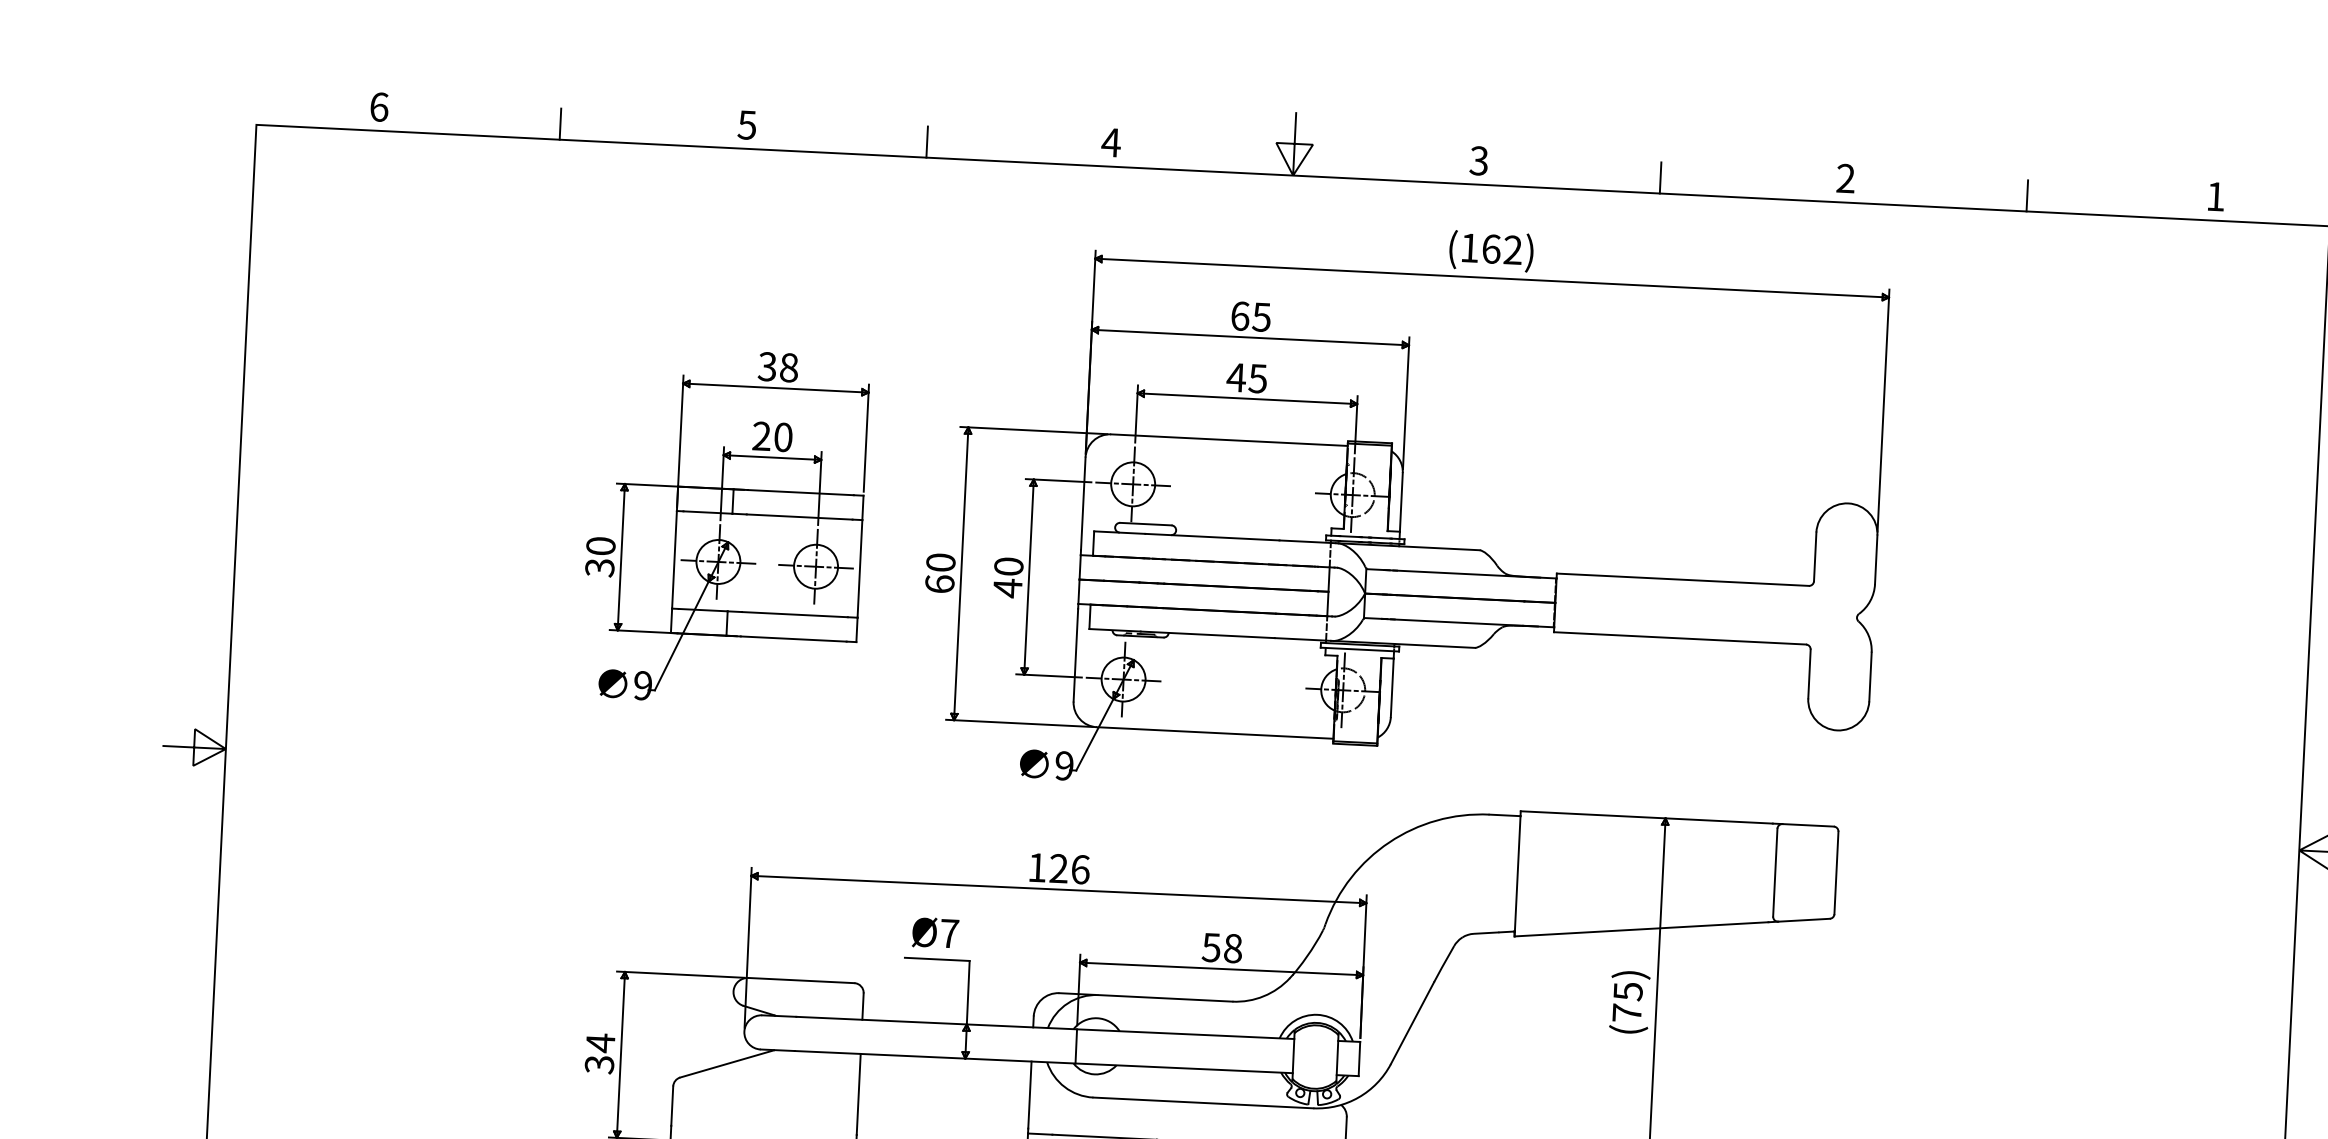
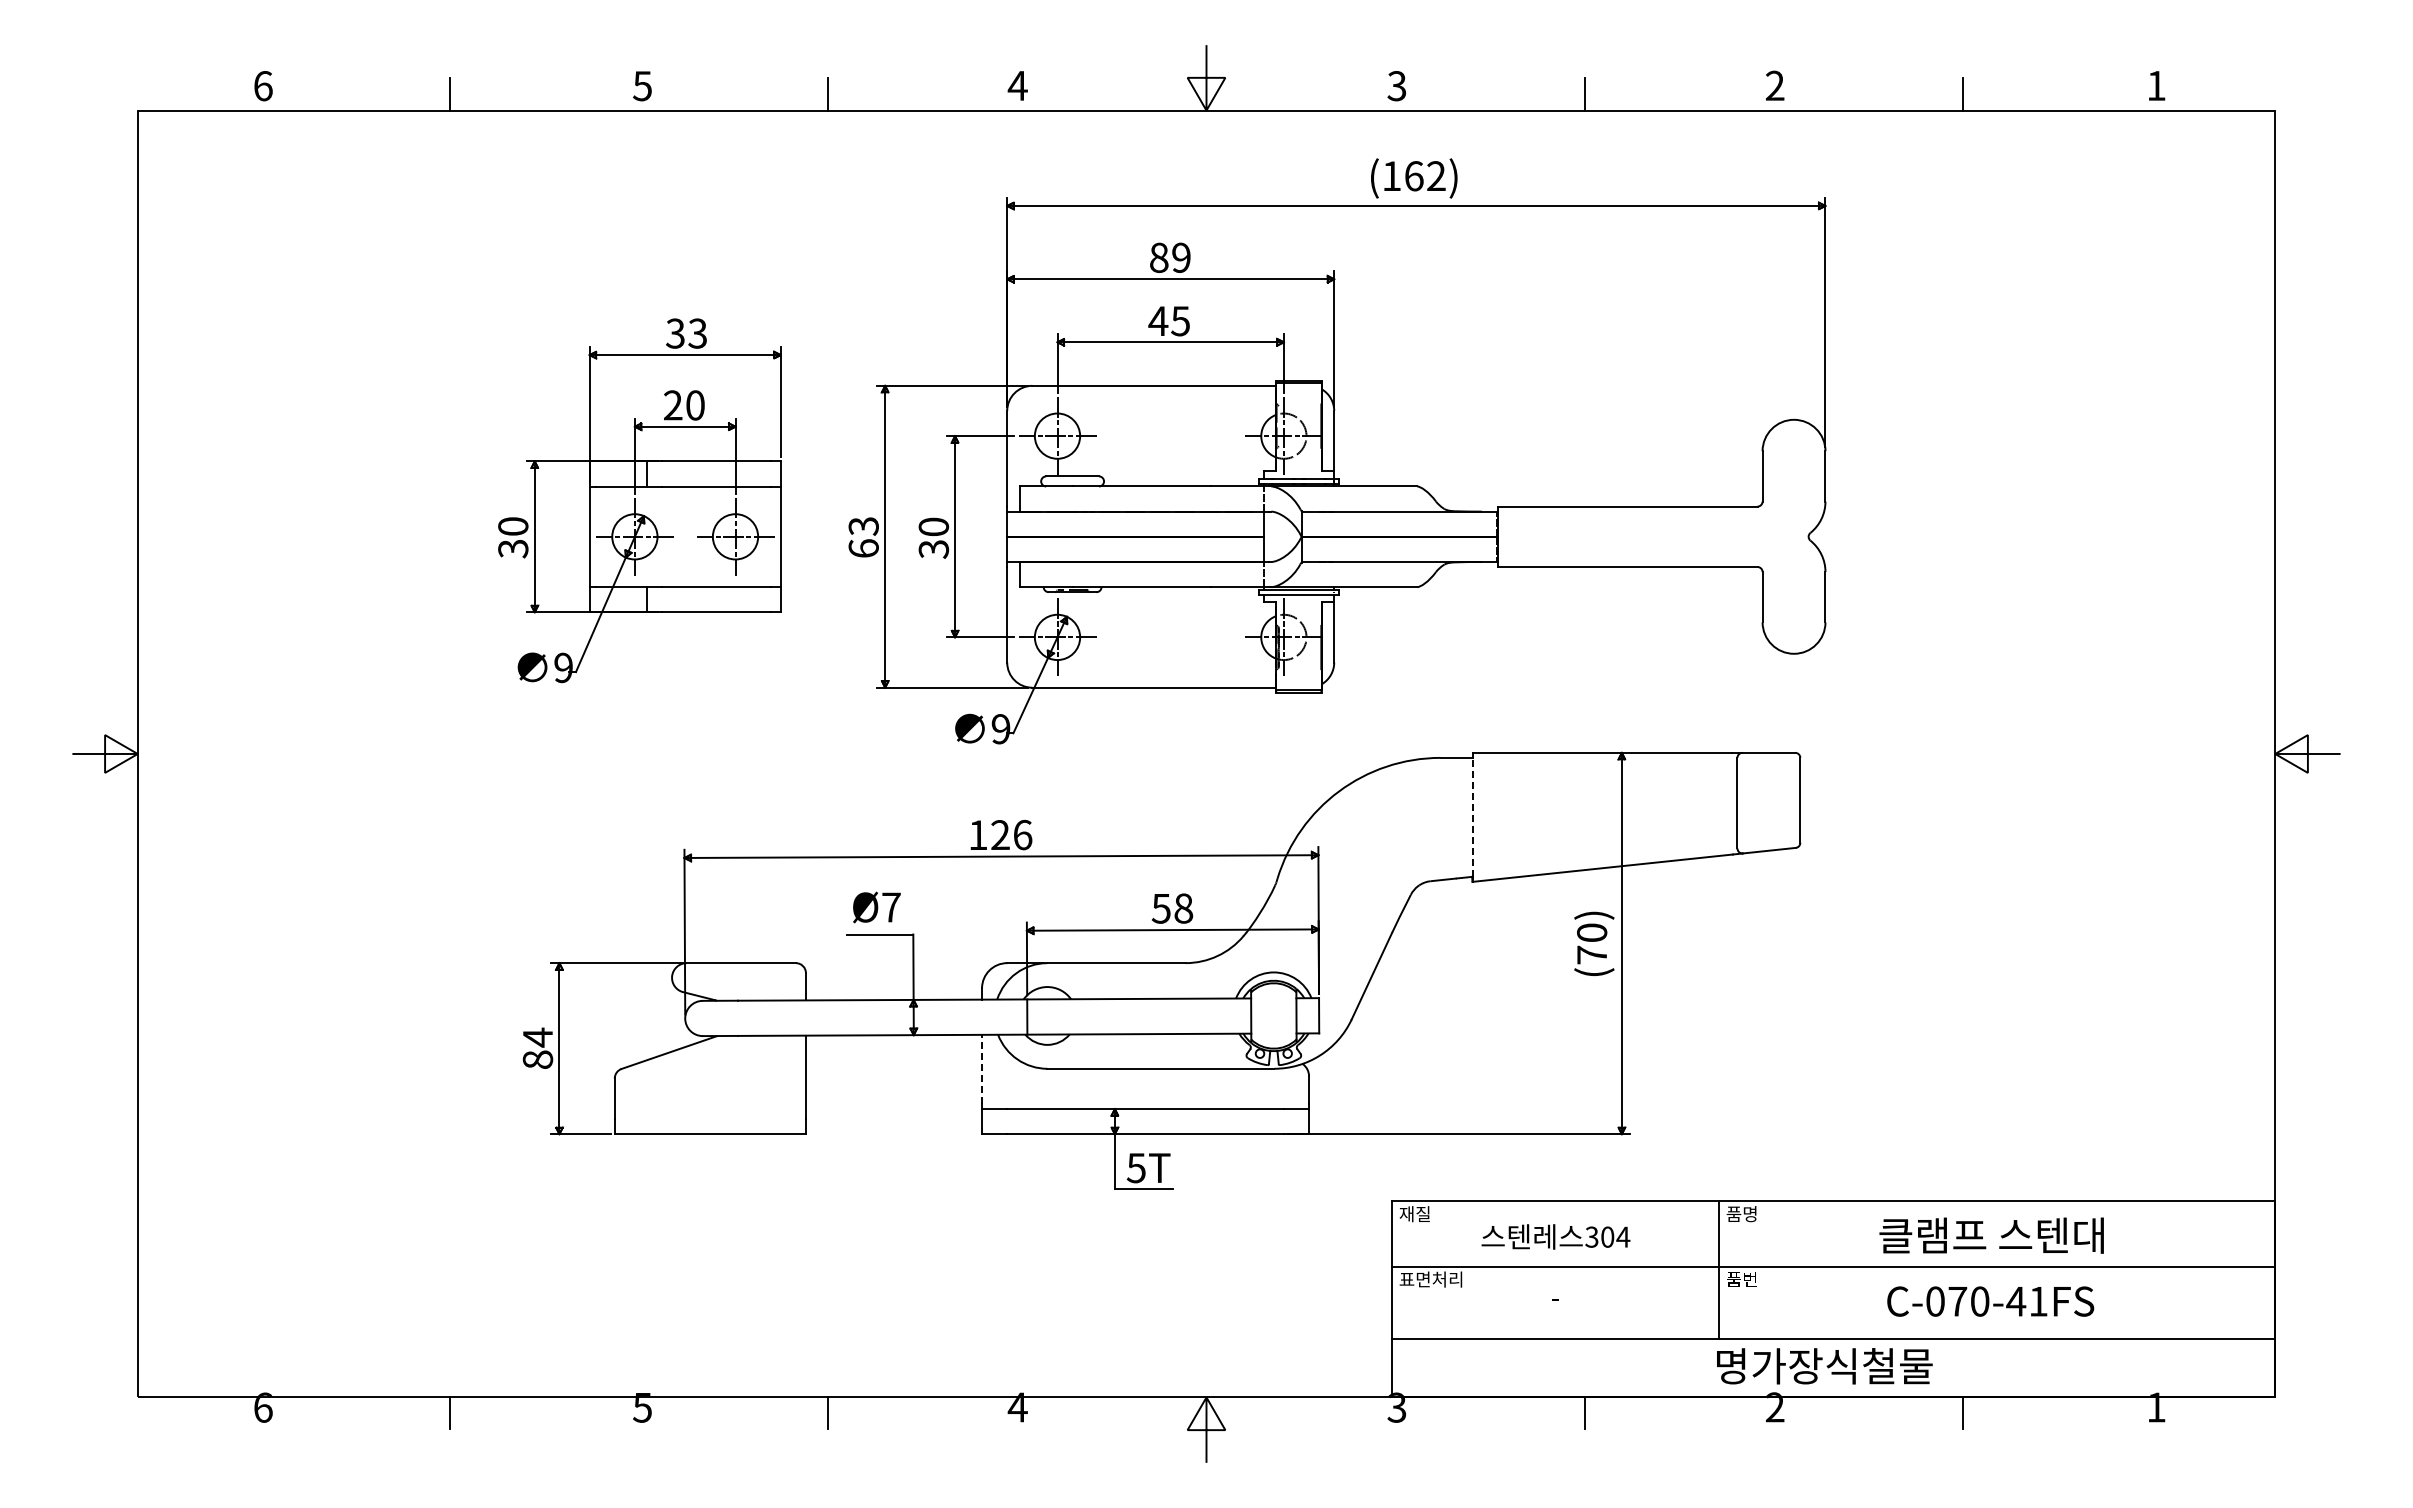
text: (1251, 316) -> (1170, 257), 65 -> 89
text: (788, 367) -> (697, 333), 38 -> 33
text: (940, 562) -> (863, 526), 60 -> 63
text: (1007, 588) -> (933, 549), 40 -> 30
line: (1517, 873) -> (1472, 816), solid -> dashed
text: (1628, 991) -> (1592, 932), (75) -> (70)
text: (599, 1064) -> (537, 1059), 34 -> 84
line: (1030, 1095) -> (982, 1069), solid -> dashed

